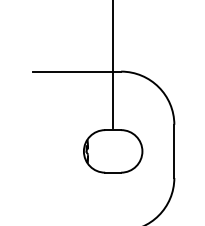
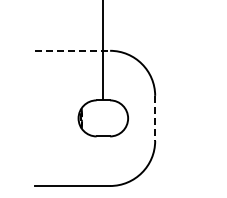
line: (77, 71) -> (73, 50), solid -> dashed
line: (174, 151) -> (155, 118), solid -> dashed

